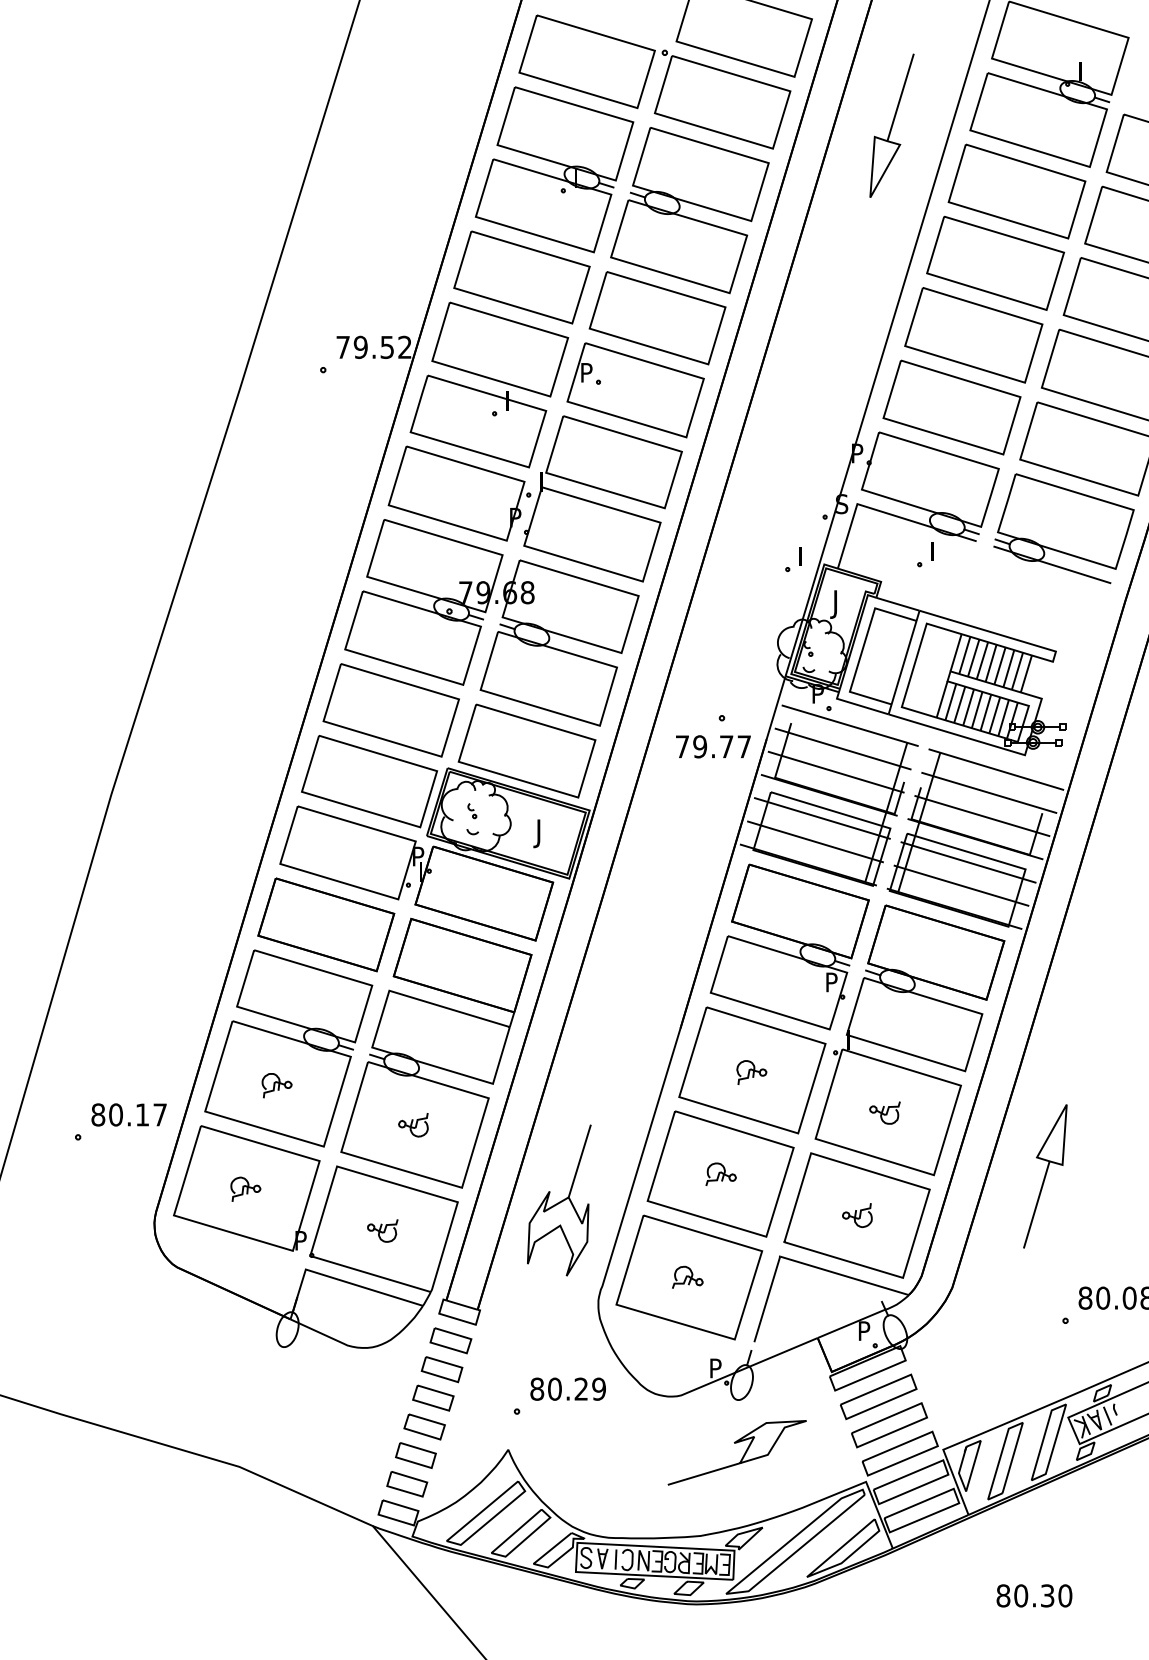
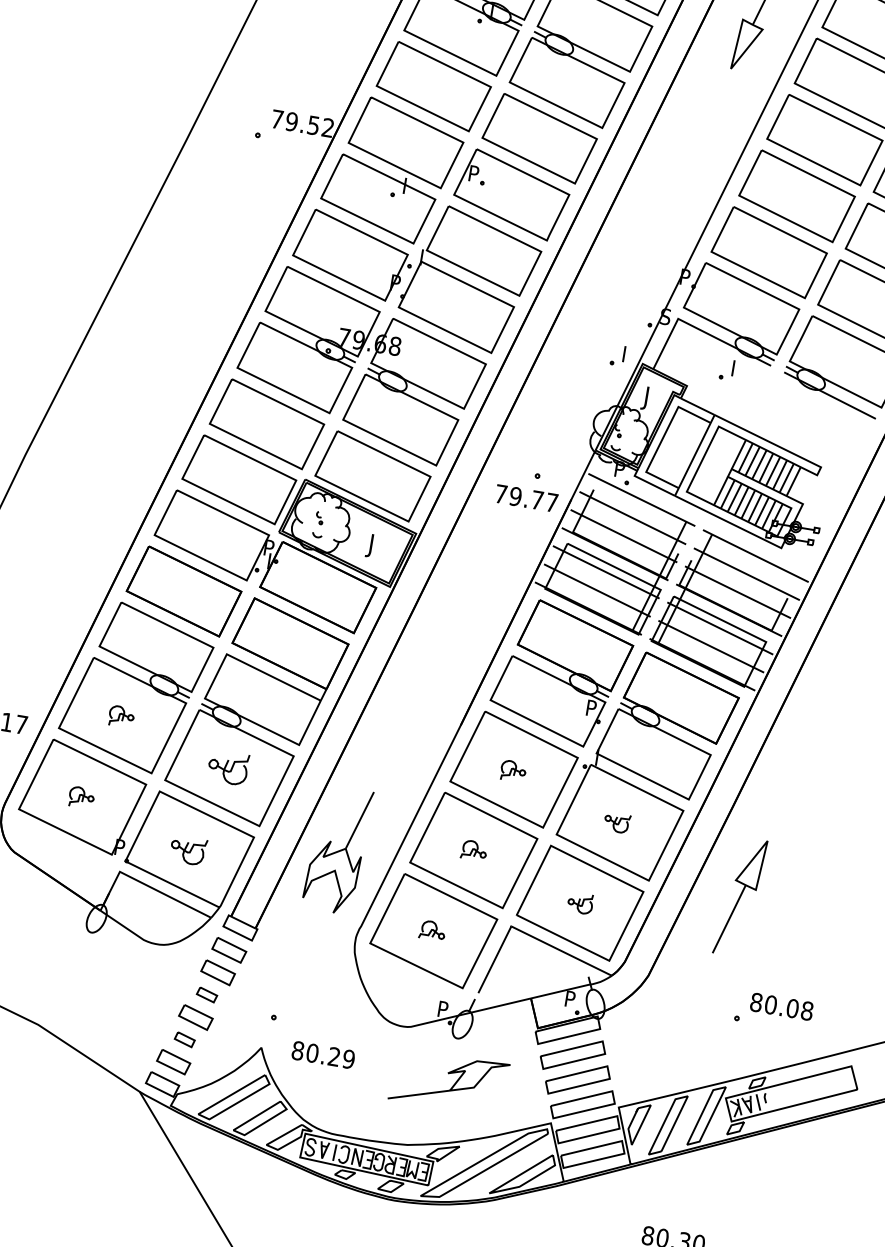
part: (413, 1125) -> (228, 768), size x1.6
part: (382, 1230) -> (188, 850), size x1.4
text: (567, 1388) -> (322, 1054), moved
part: (433, 1397) -> (207, 994), size x0.6
part: (415, 1455) -> (184, 1039), size x0.6

